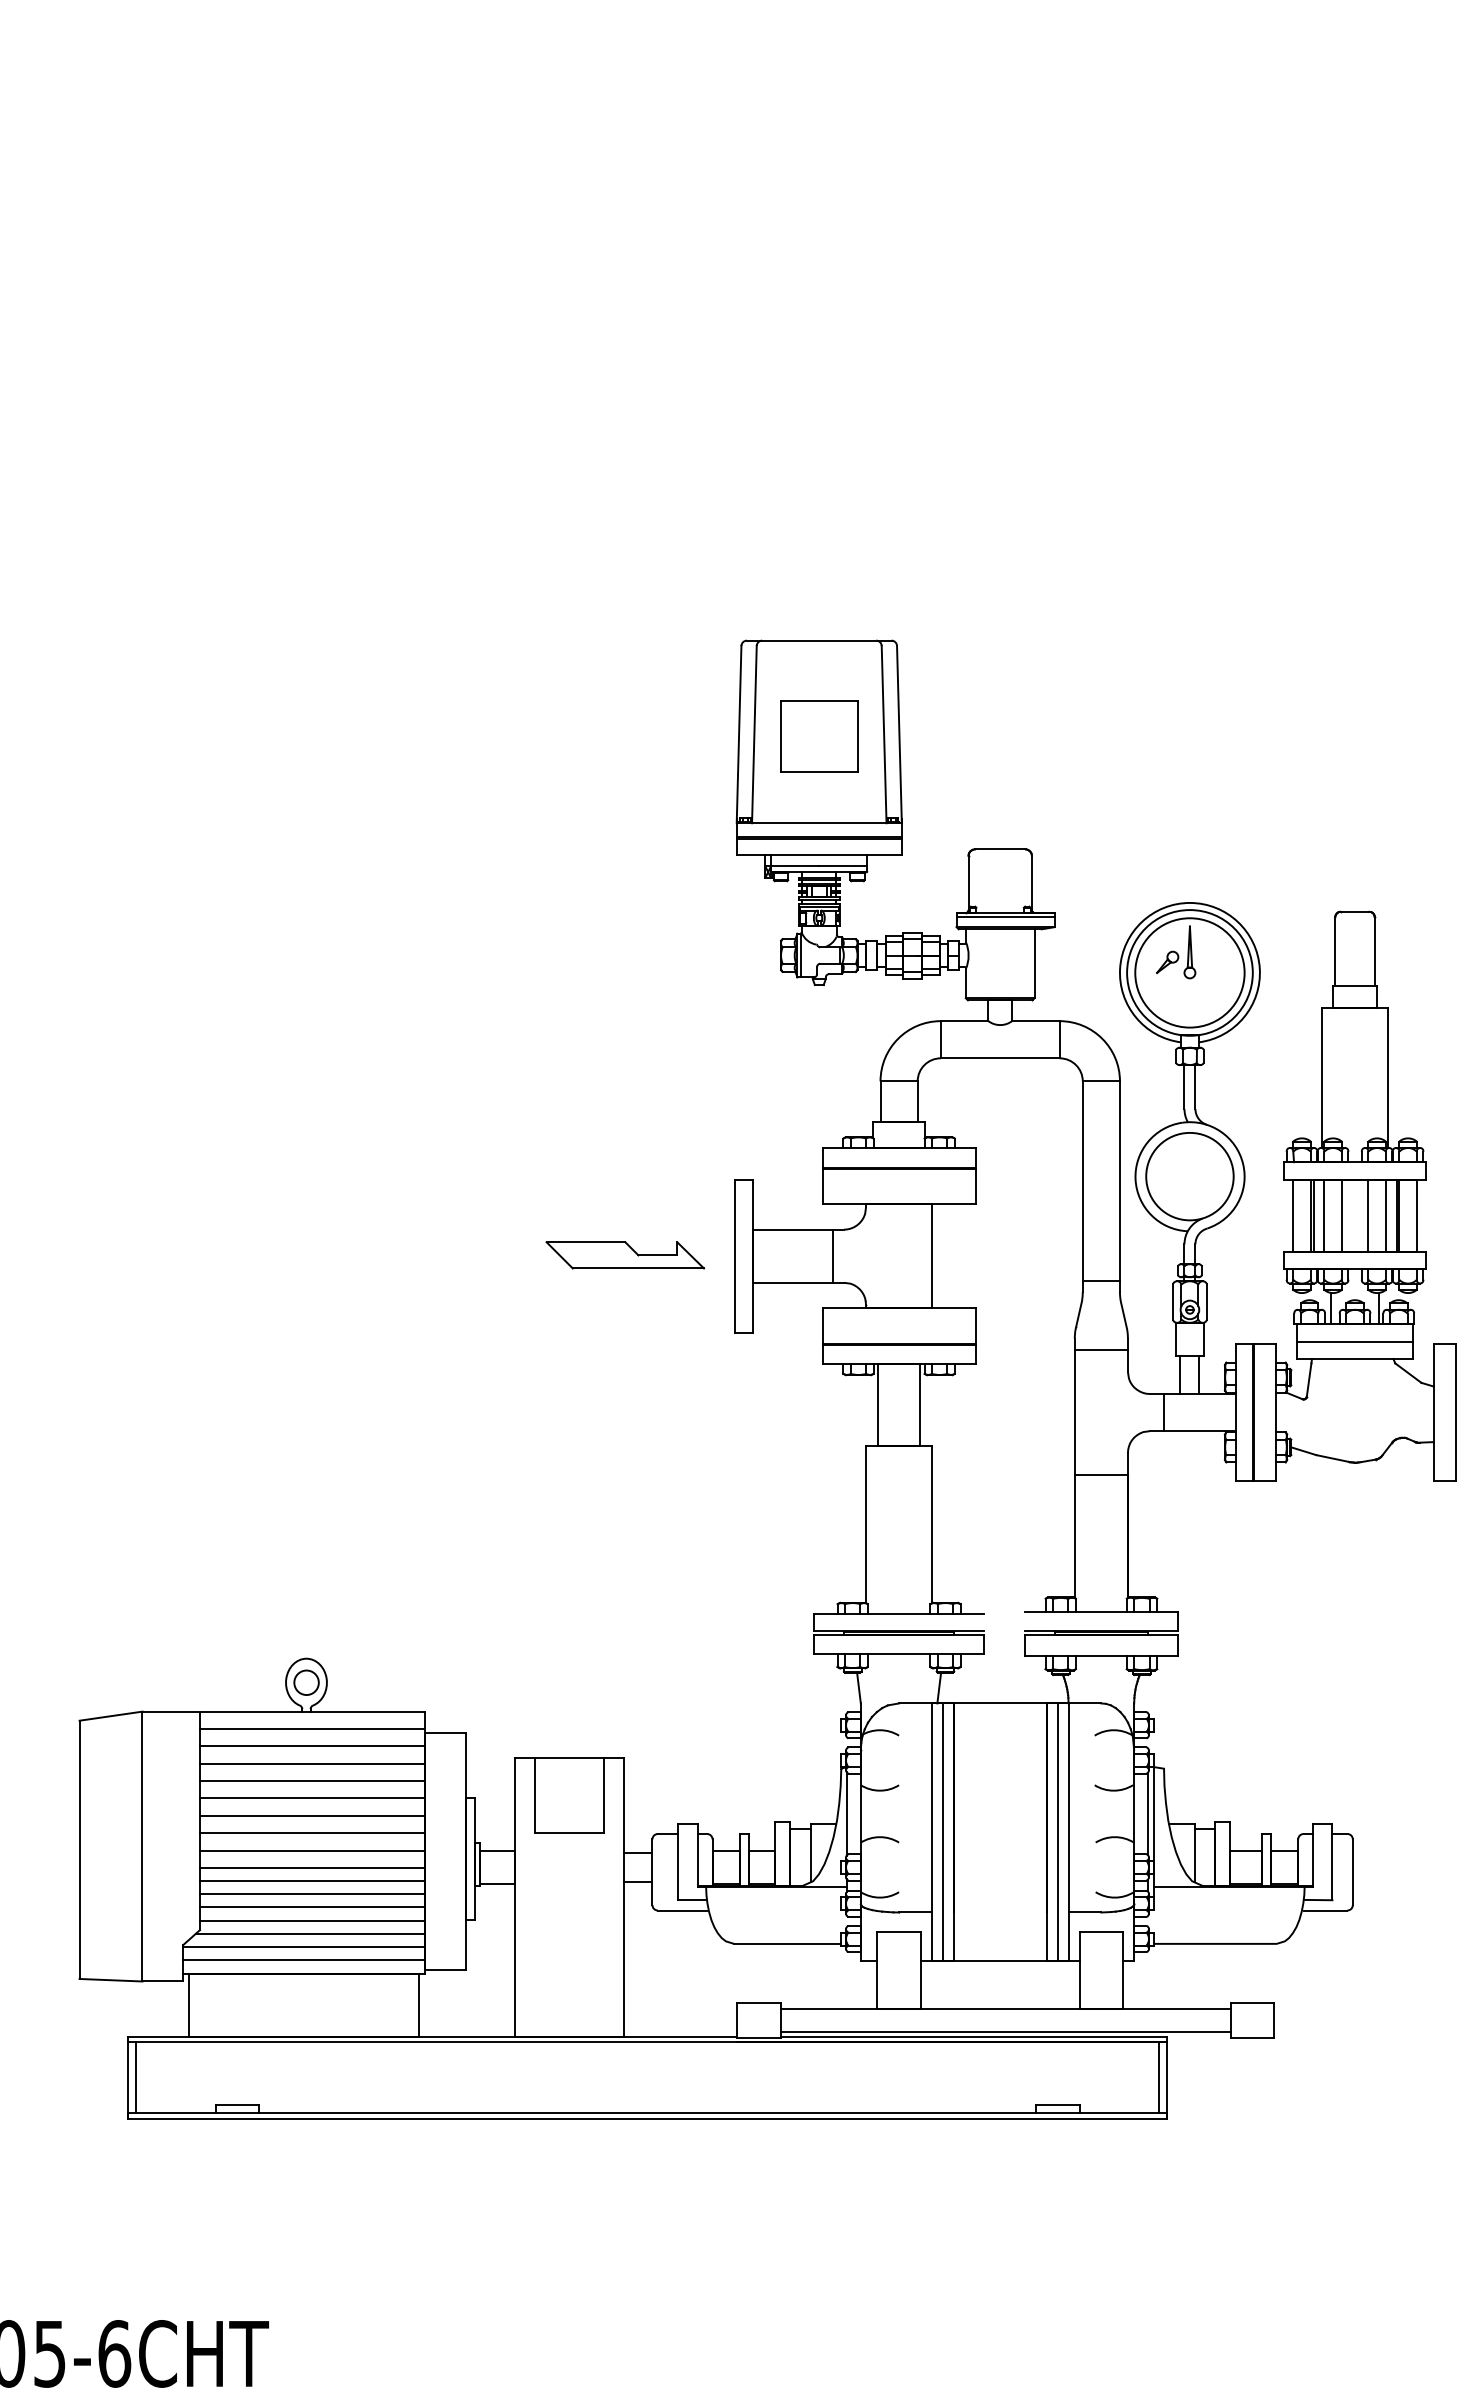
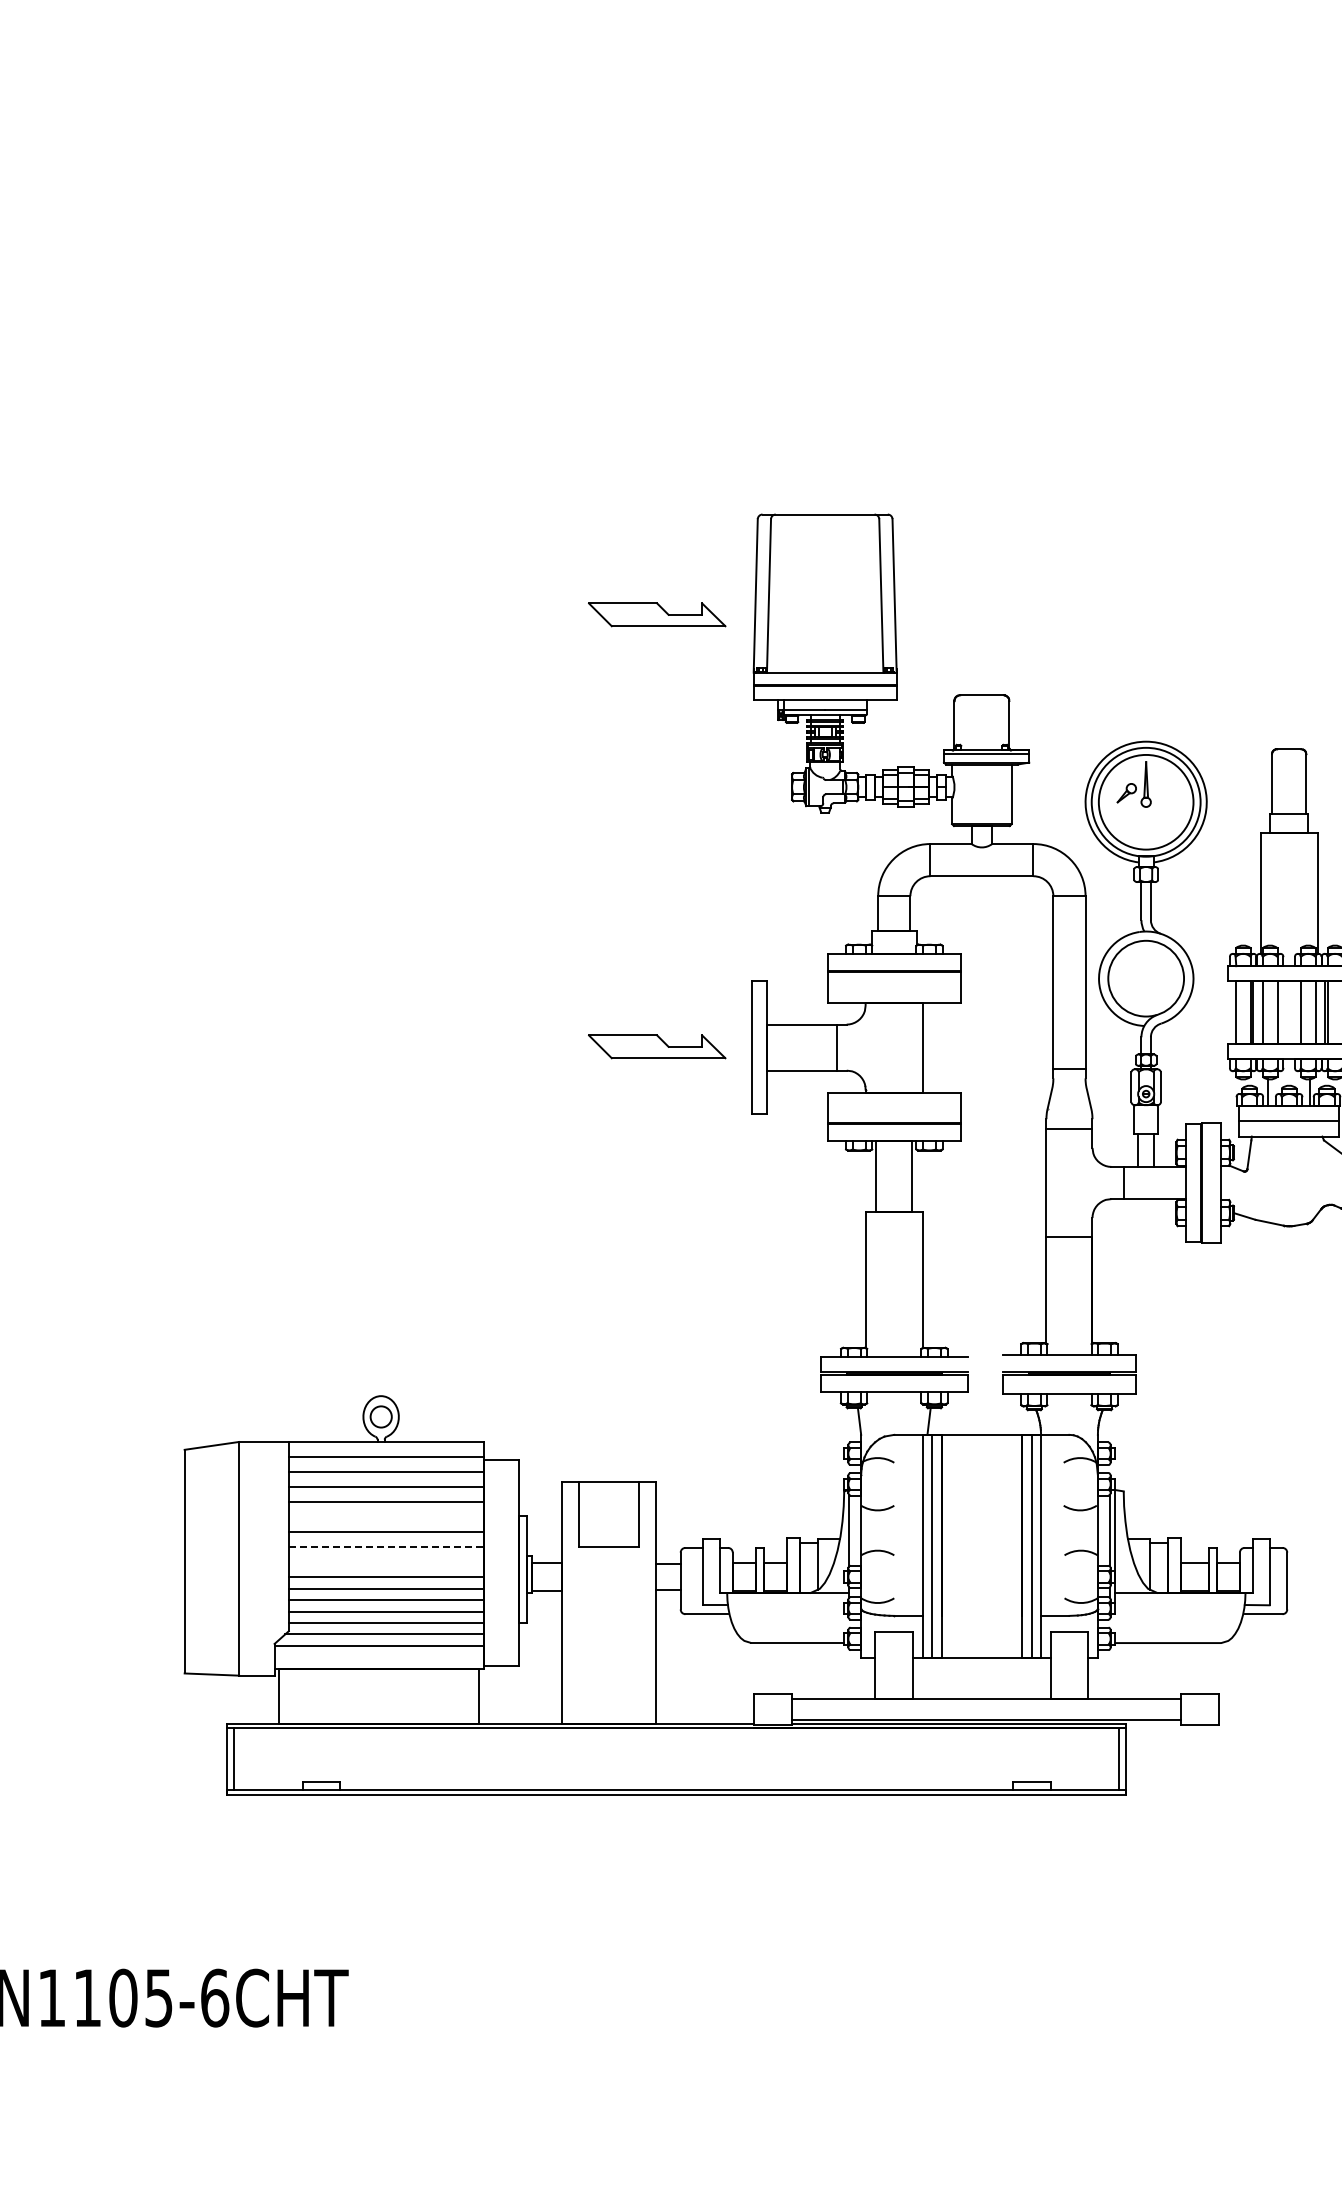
part: (818, 736) -> (824, 597), removed
part: (625, 756) -> (657, 614), added
line: (311, 1798) -> (385, 1517), removed
line: (312, 1833) -> (386, 1547), solid -> dashed
line: (311, 1850) -> (385, 1562), removed
line: (303, 1960) -> (378, 1657), removed

